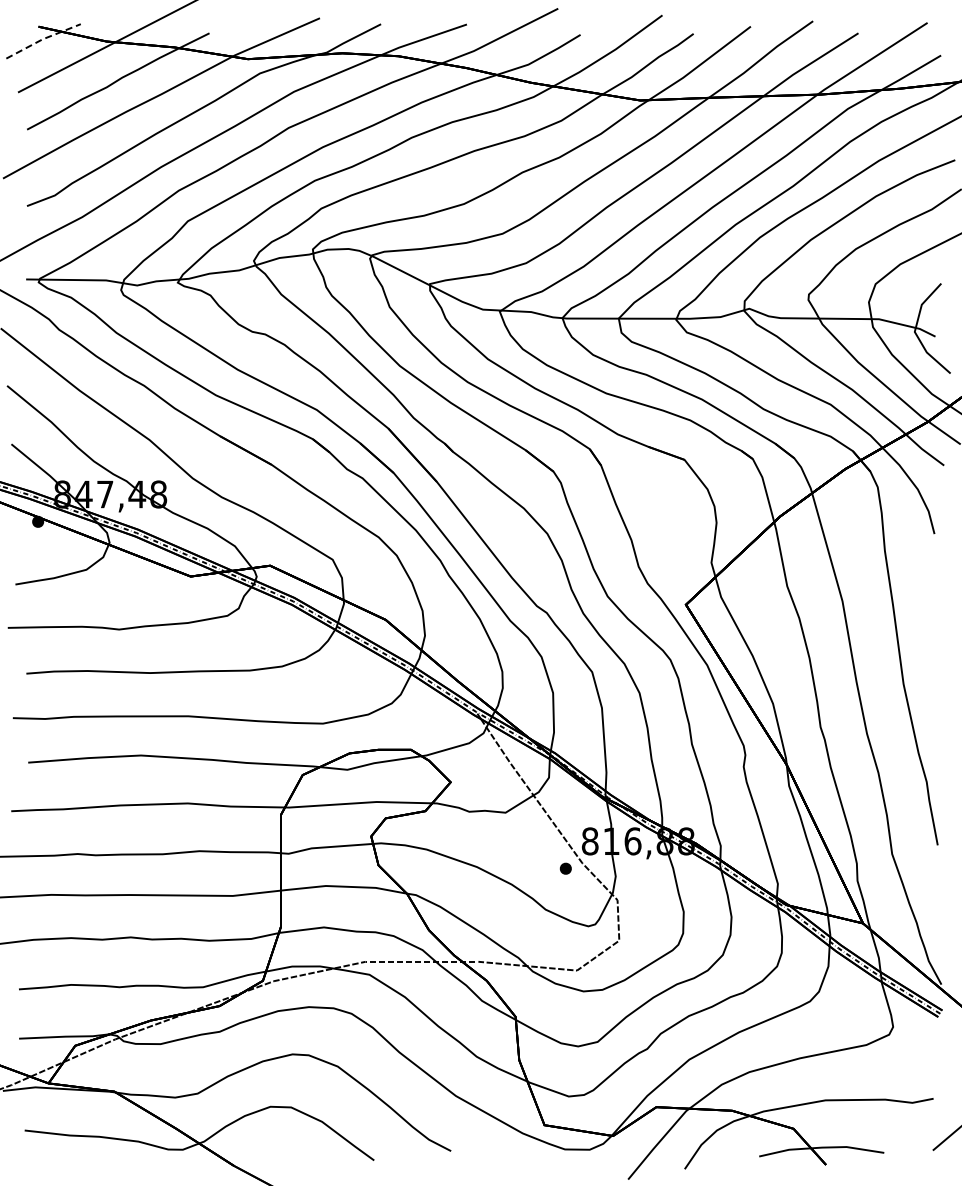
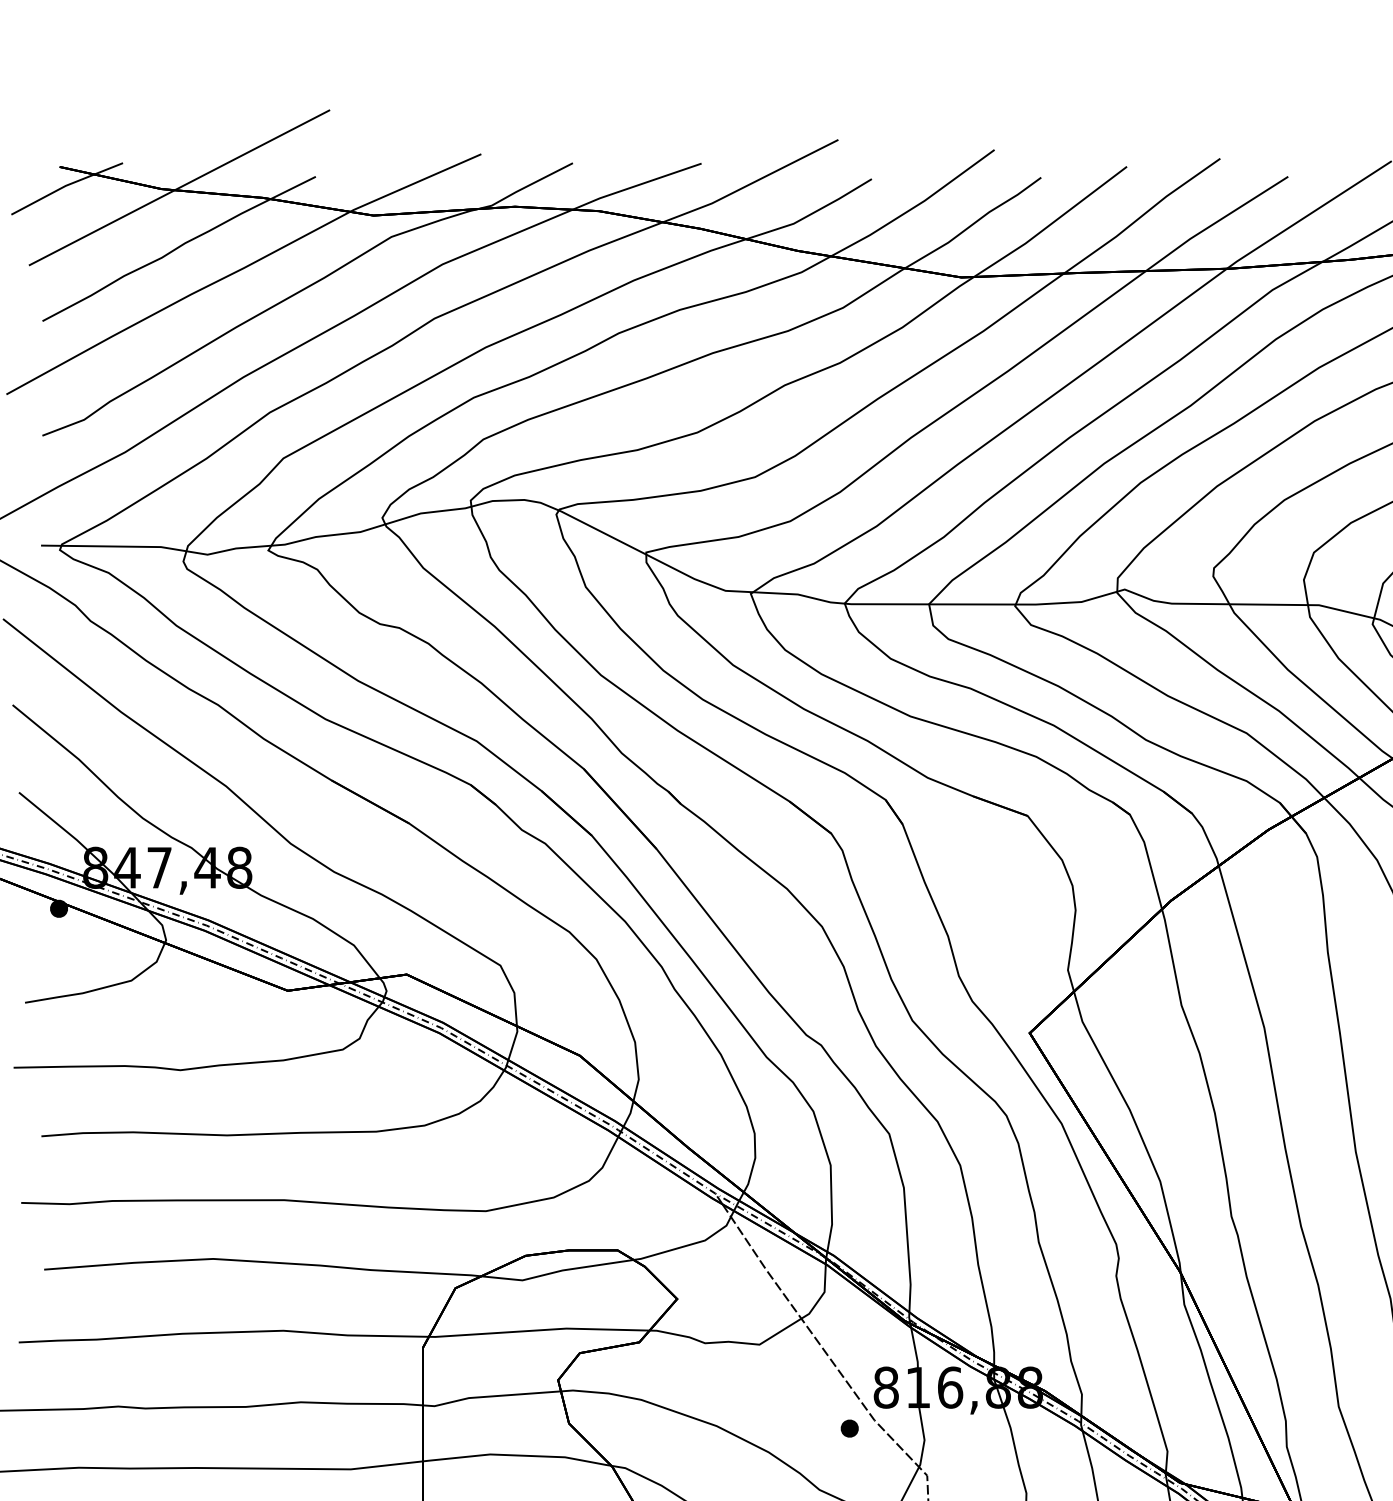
line: (42, 39) -> (65, 186), dashed -> solid

